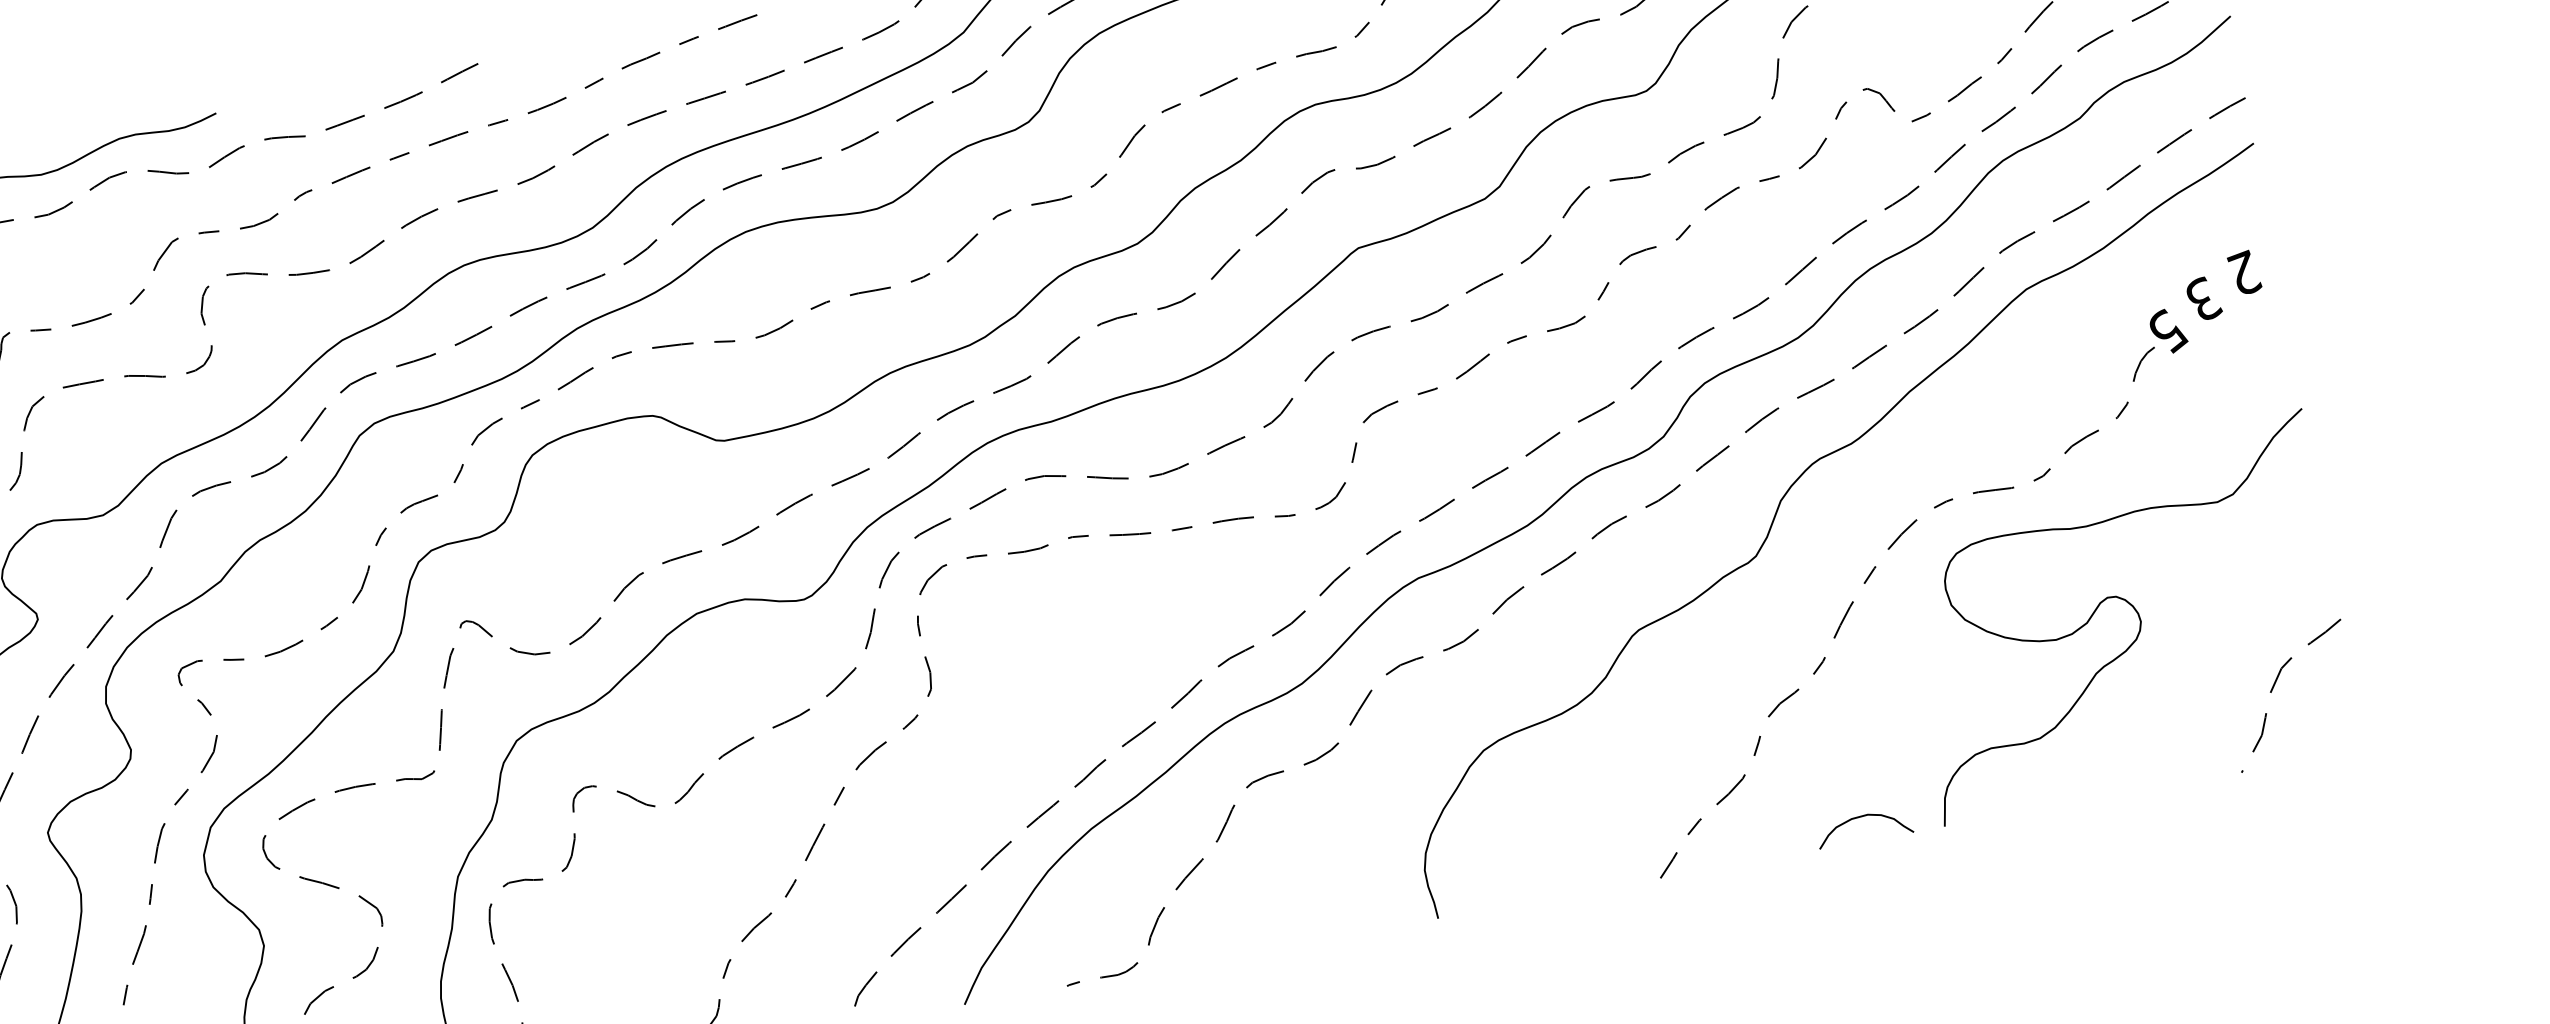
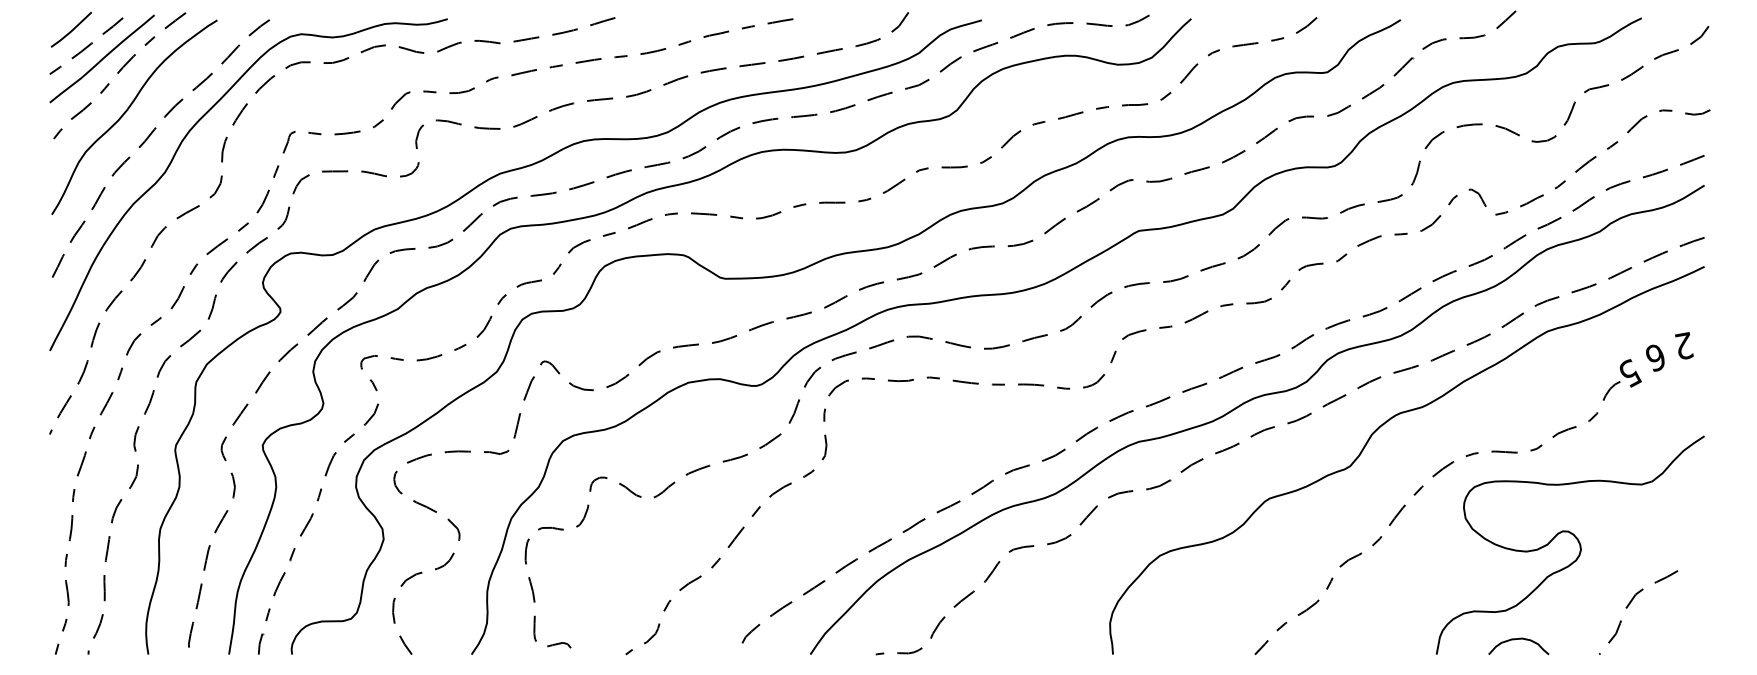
text: (2204, 299) -> (1656, 357), 3 -> 6
curve: (2274, 687) -> (1629, 605), moved
curve: (1862, 817) -> (1518, 639), moved

